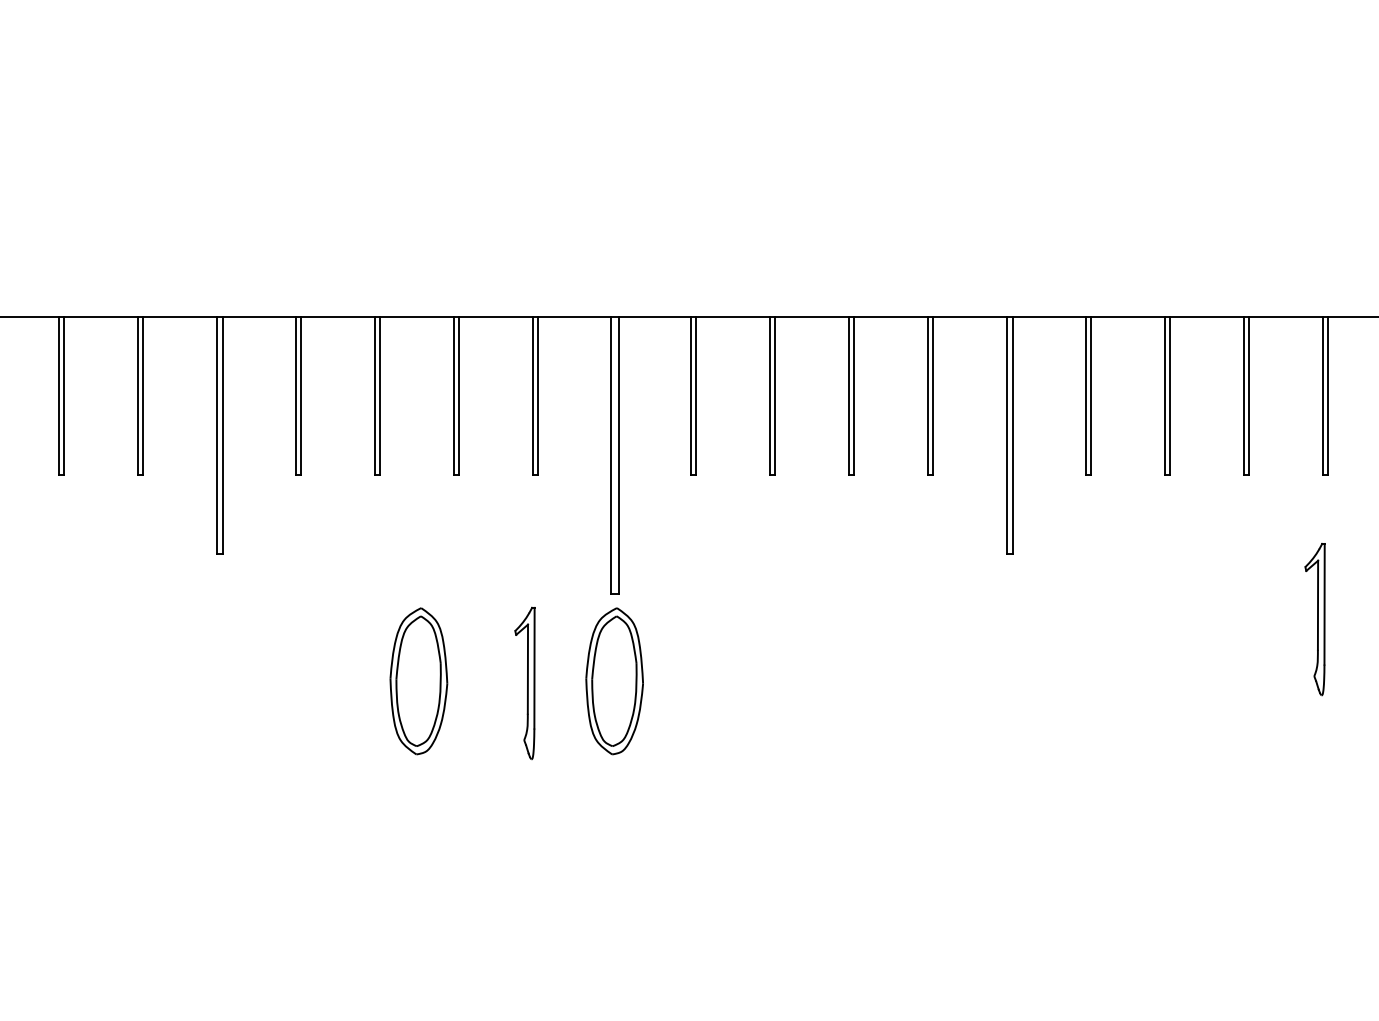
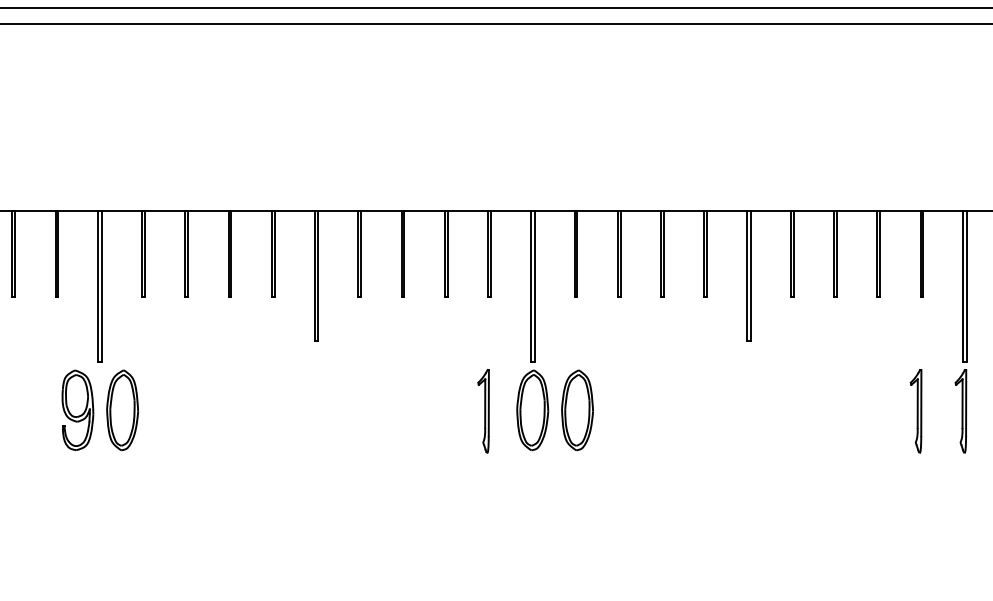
part: (1313, 619) -> (915, 411), moved
part: (418, 681) -> (577, 410), moved

